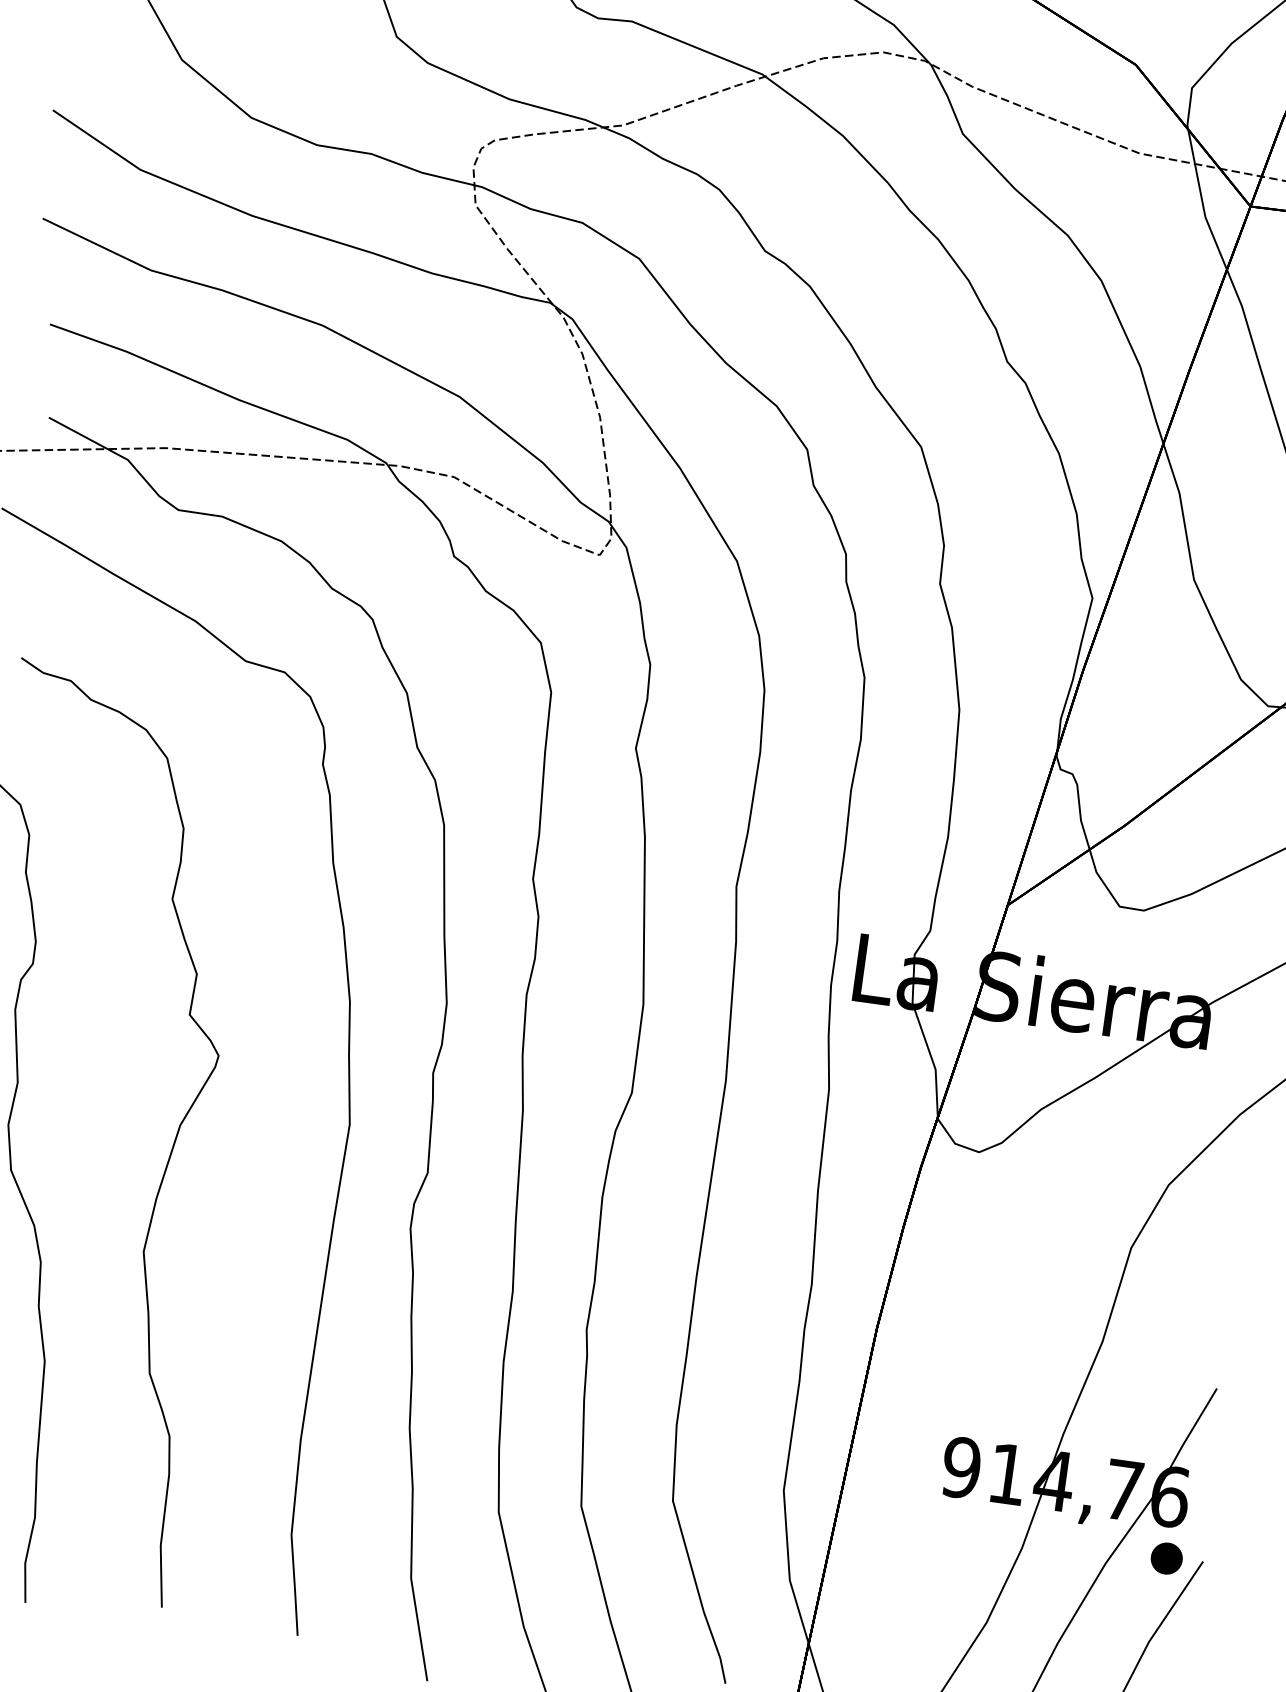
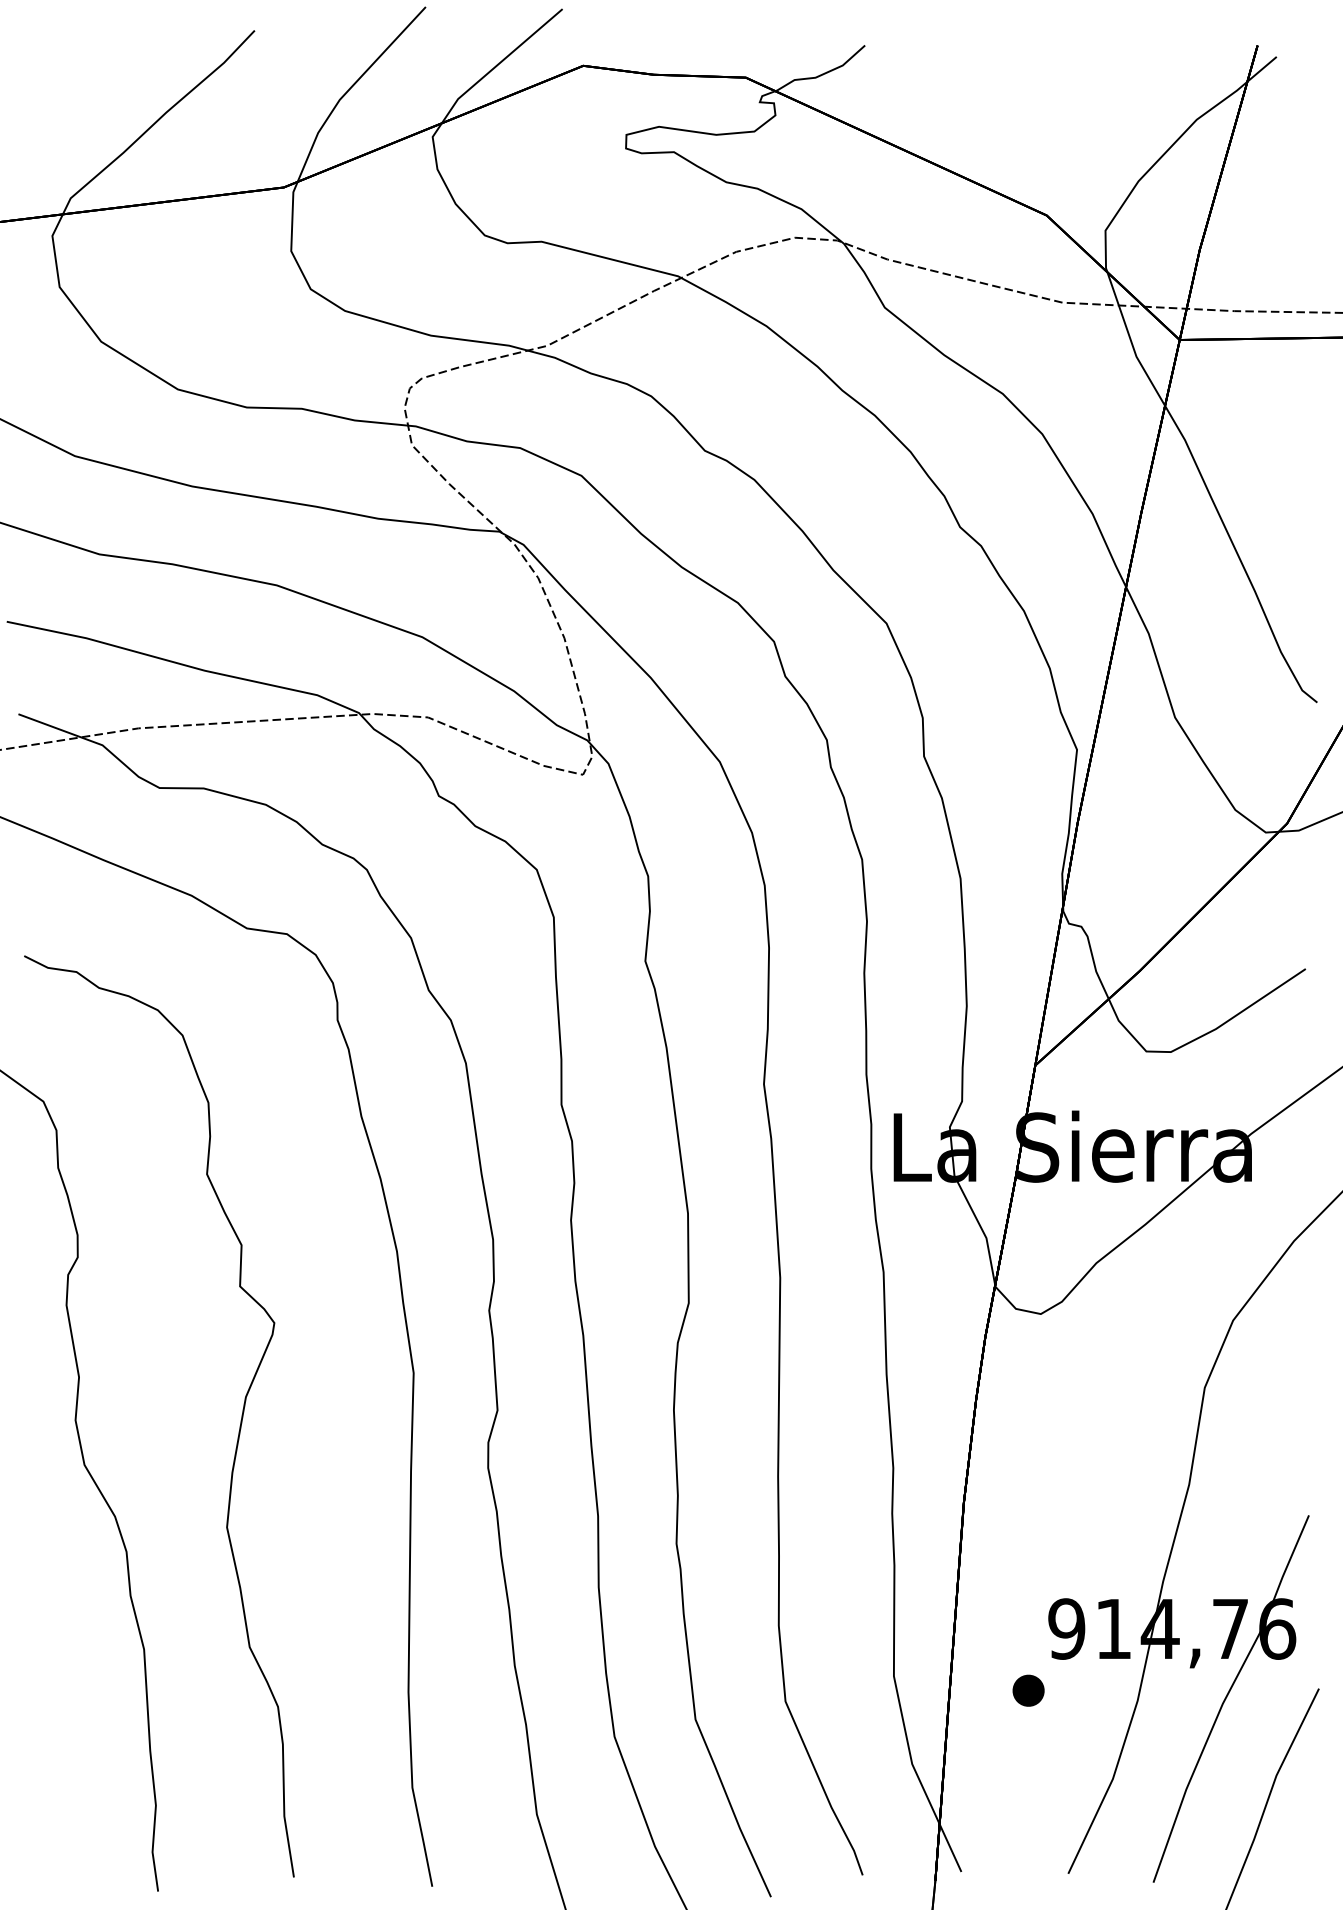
part: (1166, 1558) -> (1028, 1690), moved

